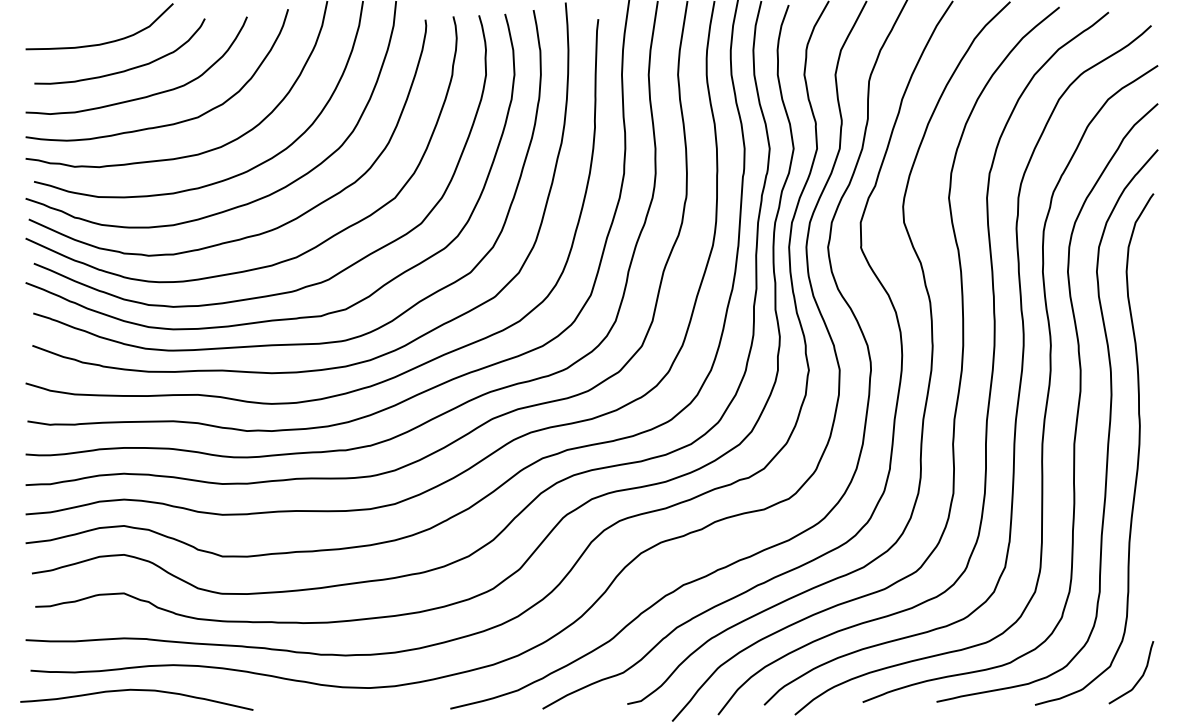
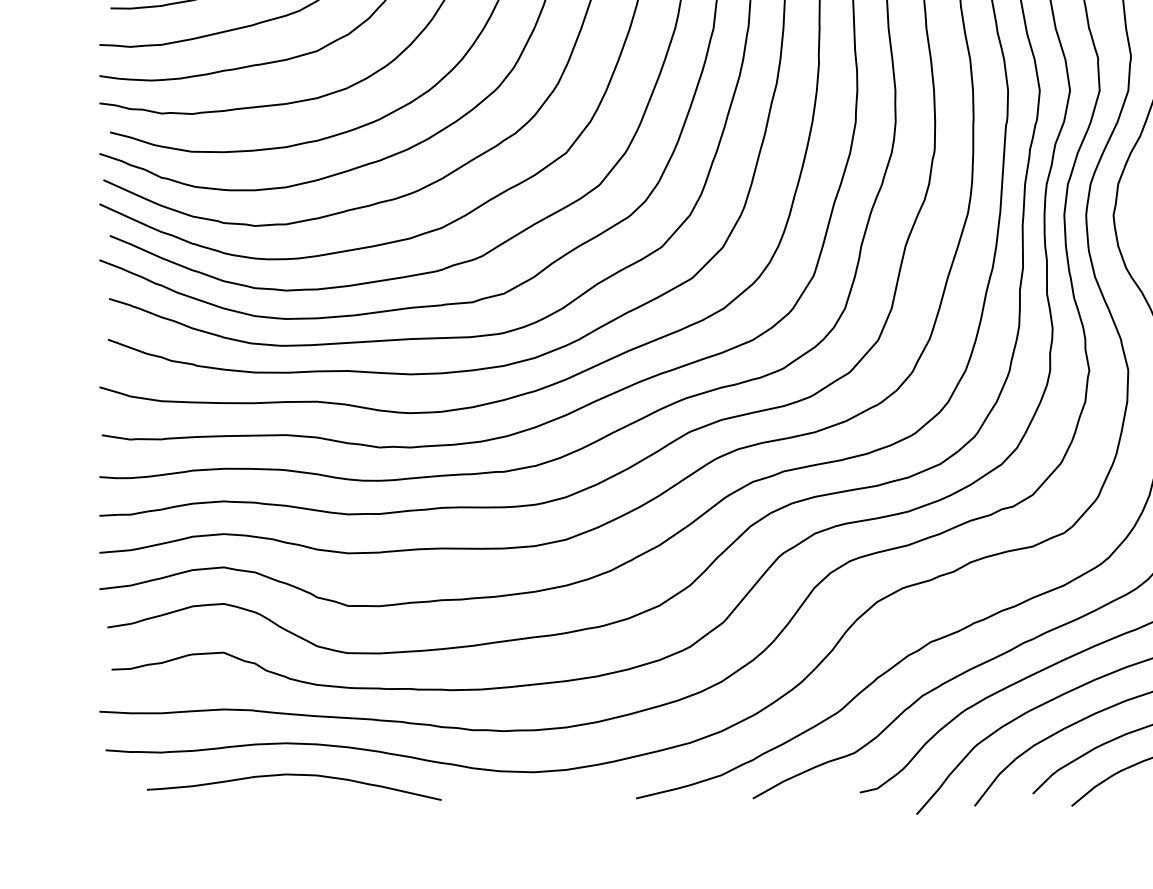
curve: (136, 690) -> (293, 775), moved

